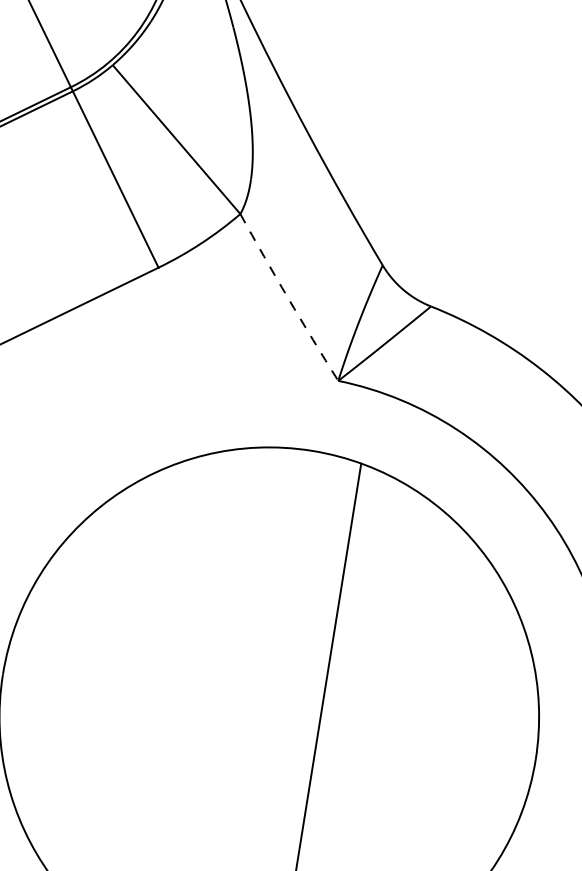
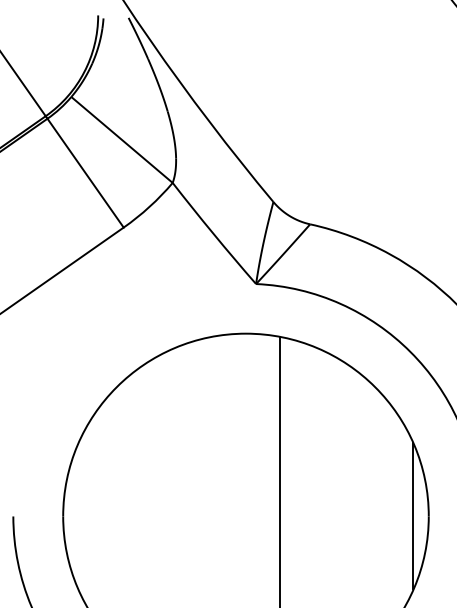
arc: (287, 298) -> (213, 234), dashed -> solid
line: (513, 756) -> (413, 516), added

